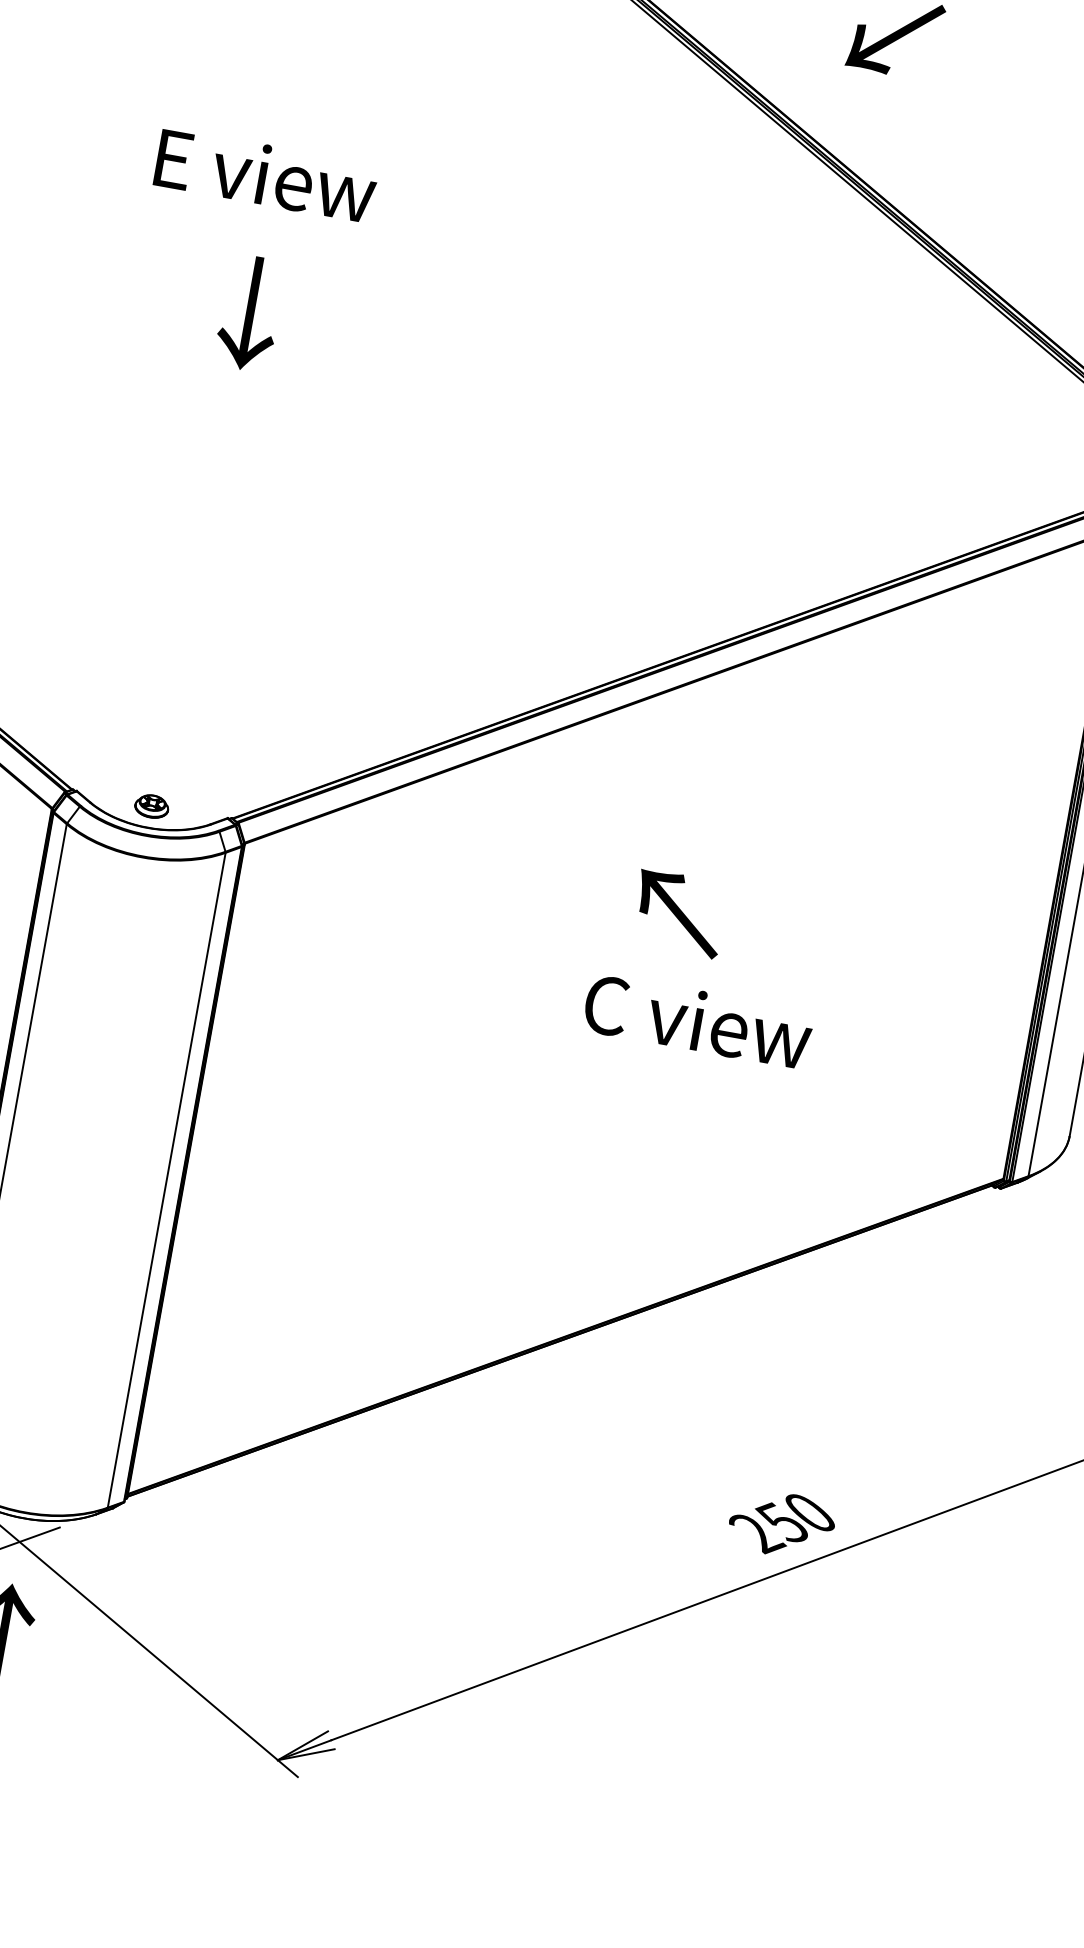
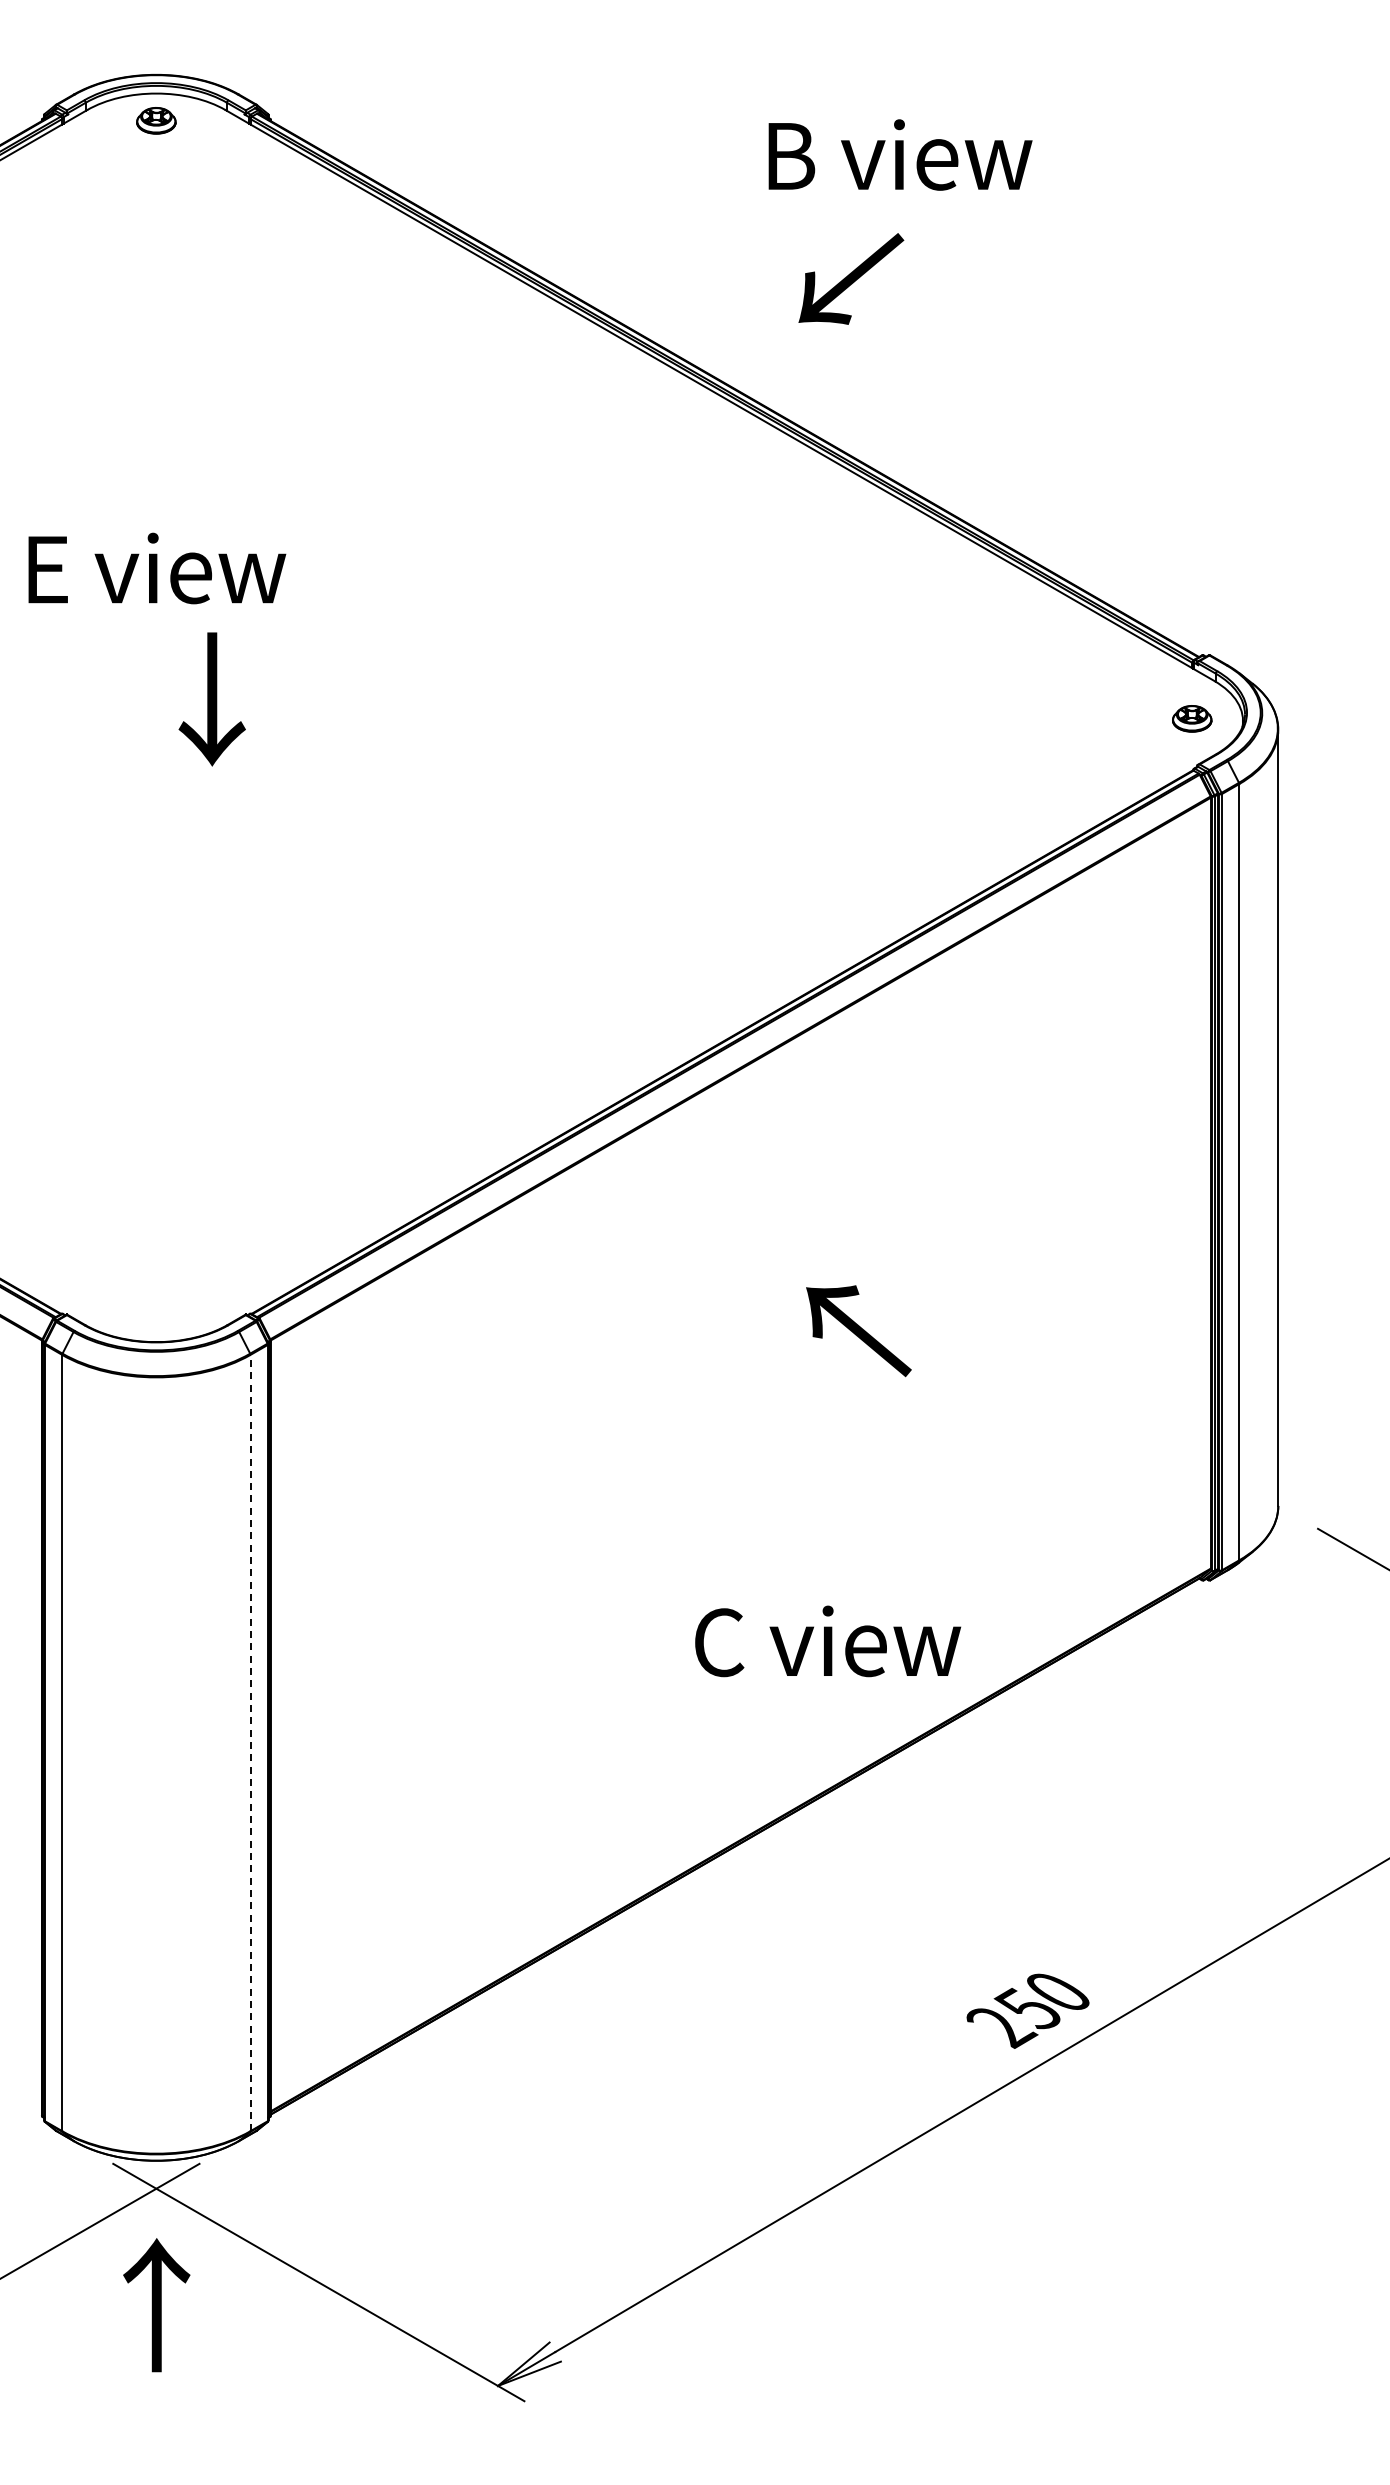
text: (249, 313) -> (211, 699), moved
part: (152, 806) -> (156, 1316), removed
text: (678, 914) -> (858, 1331), moved
text: (698, 1021) -> (828, 1641), moved
line: (166, 1179) -> (250, 1742), solid -> dashed

